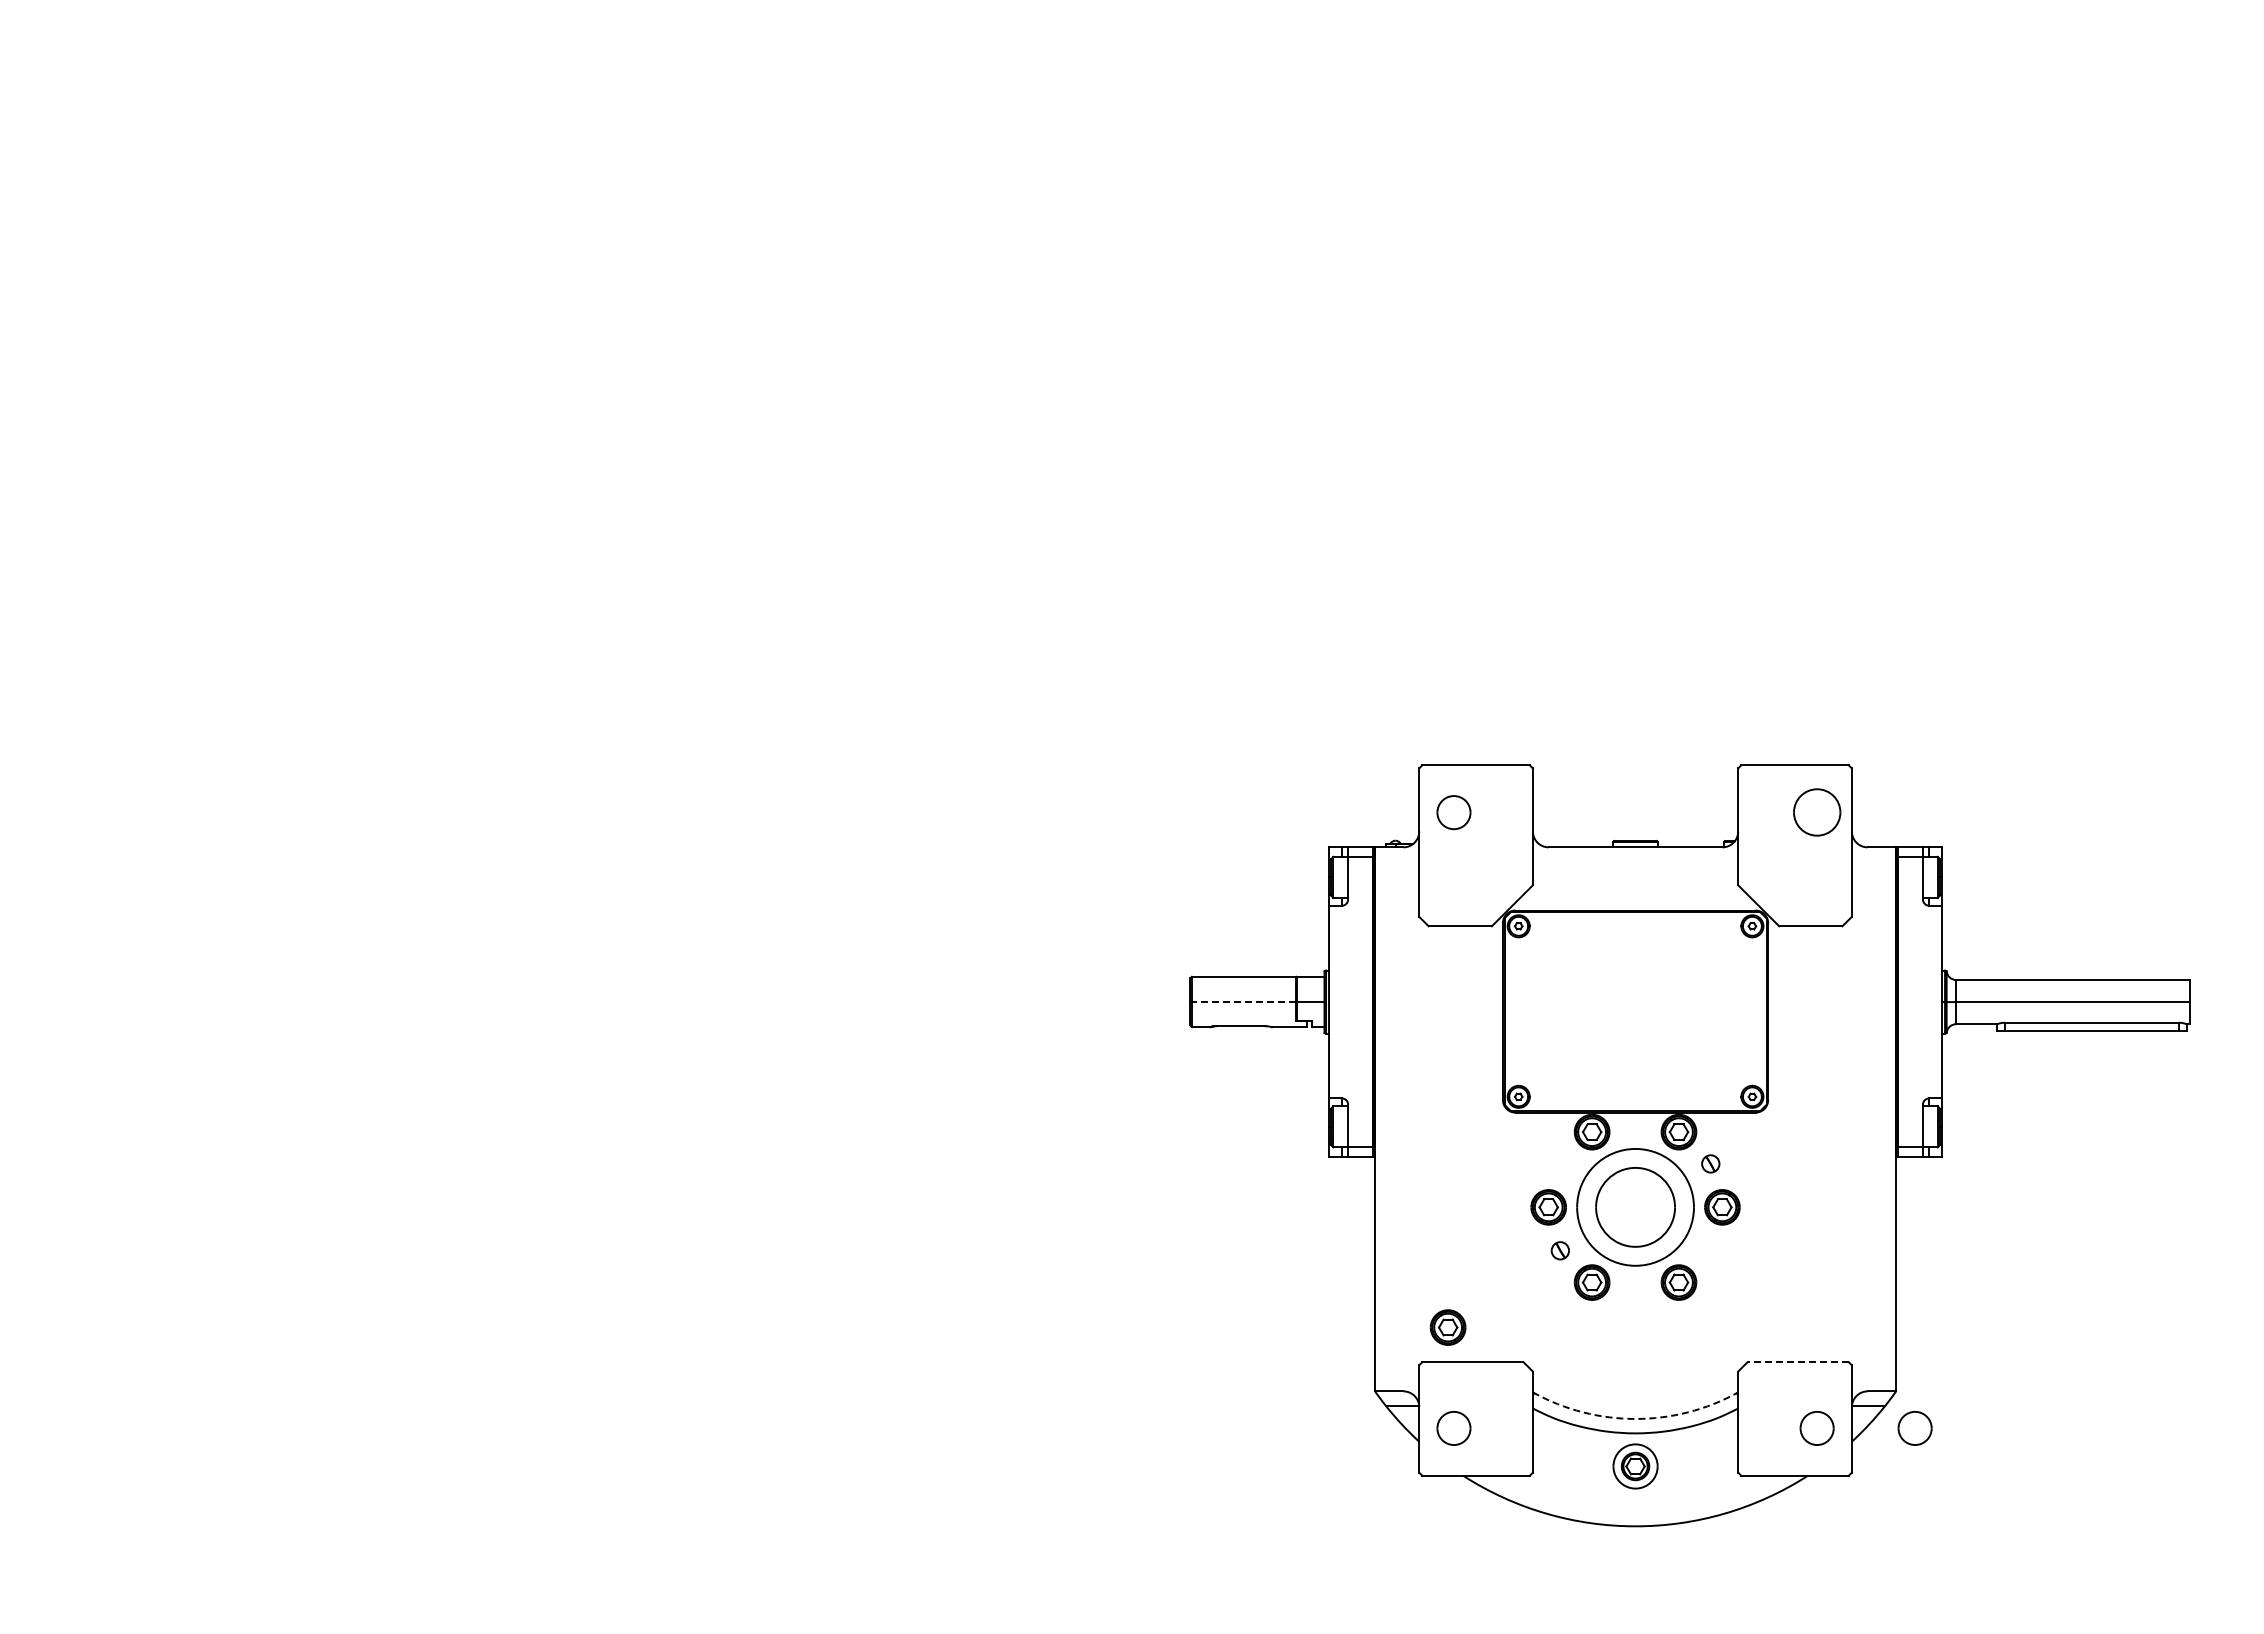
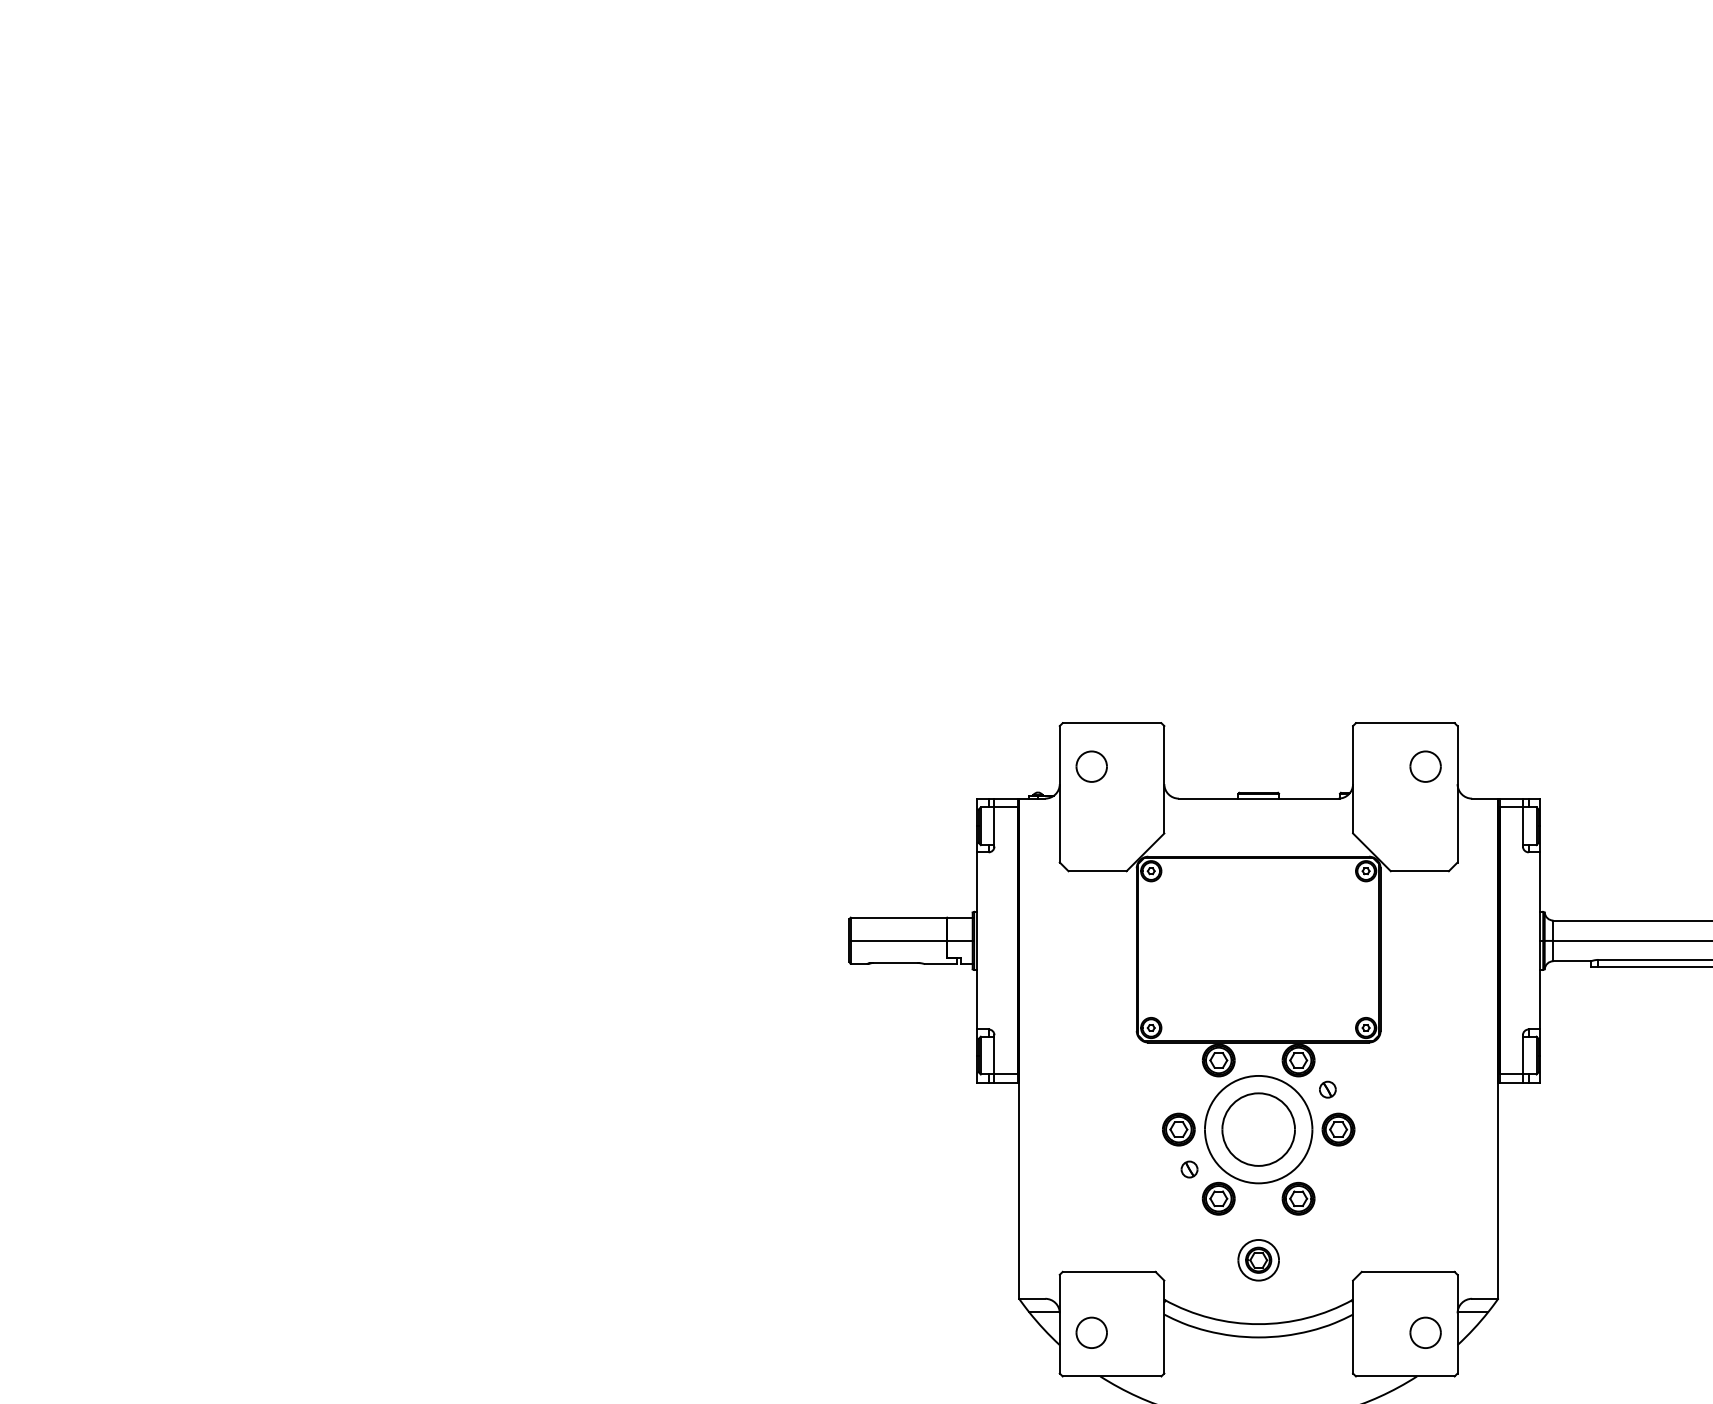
part: (1816, 812) -> (1425, 766), size x0.71
line: (1243, 1002) -> (898, 941), dashed -> solid
part: (1447, 1327) -> (1085, 1240), removed
line: (1798, 1362) -> (1408, 1272), dashed -> solid
arc: (1635, 1418) -> (1258, 1323), dashed -> solid
part: (1914, 1428) -> (1515, 1332), removed
part: (1635, 1466) -> (1258, 1260), moved

